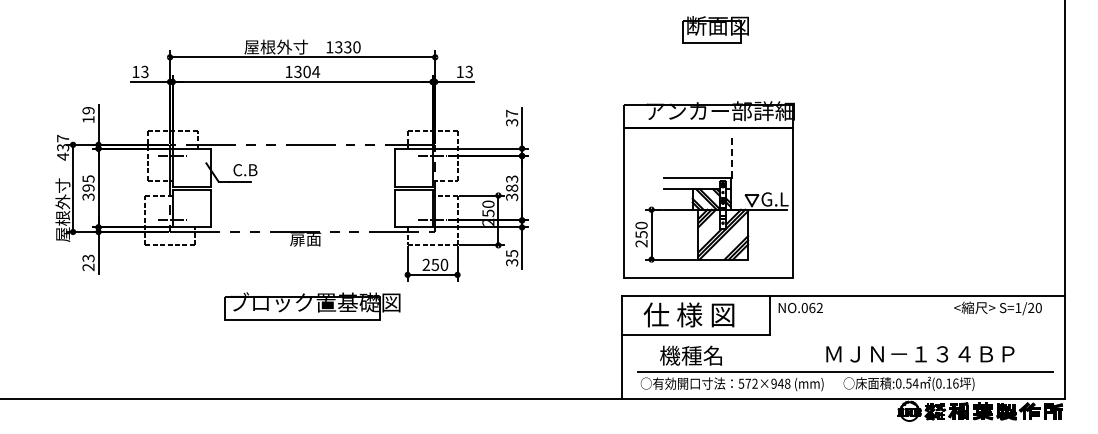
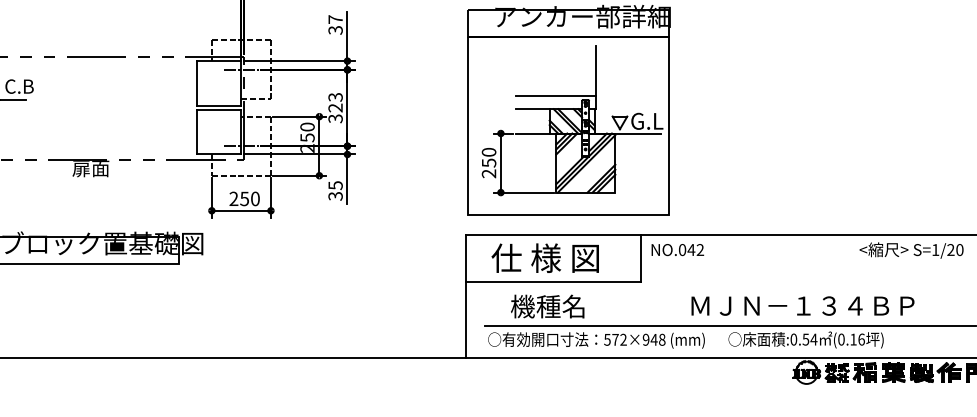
line: (731, 156) -> (595, 70), dashed -> solid
text: (512, 187) -> (336, 107), 383 -> 323
text: (812, 308) -> (691, 250), NO.062 -> NO.042
text: (920, 354) -> (803, 306), moved

